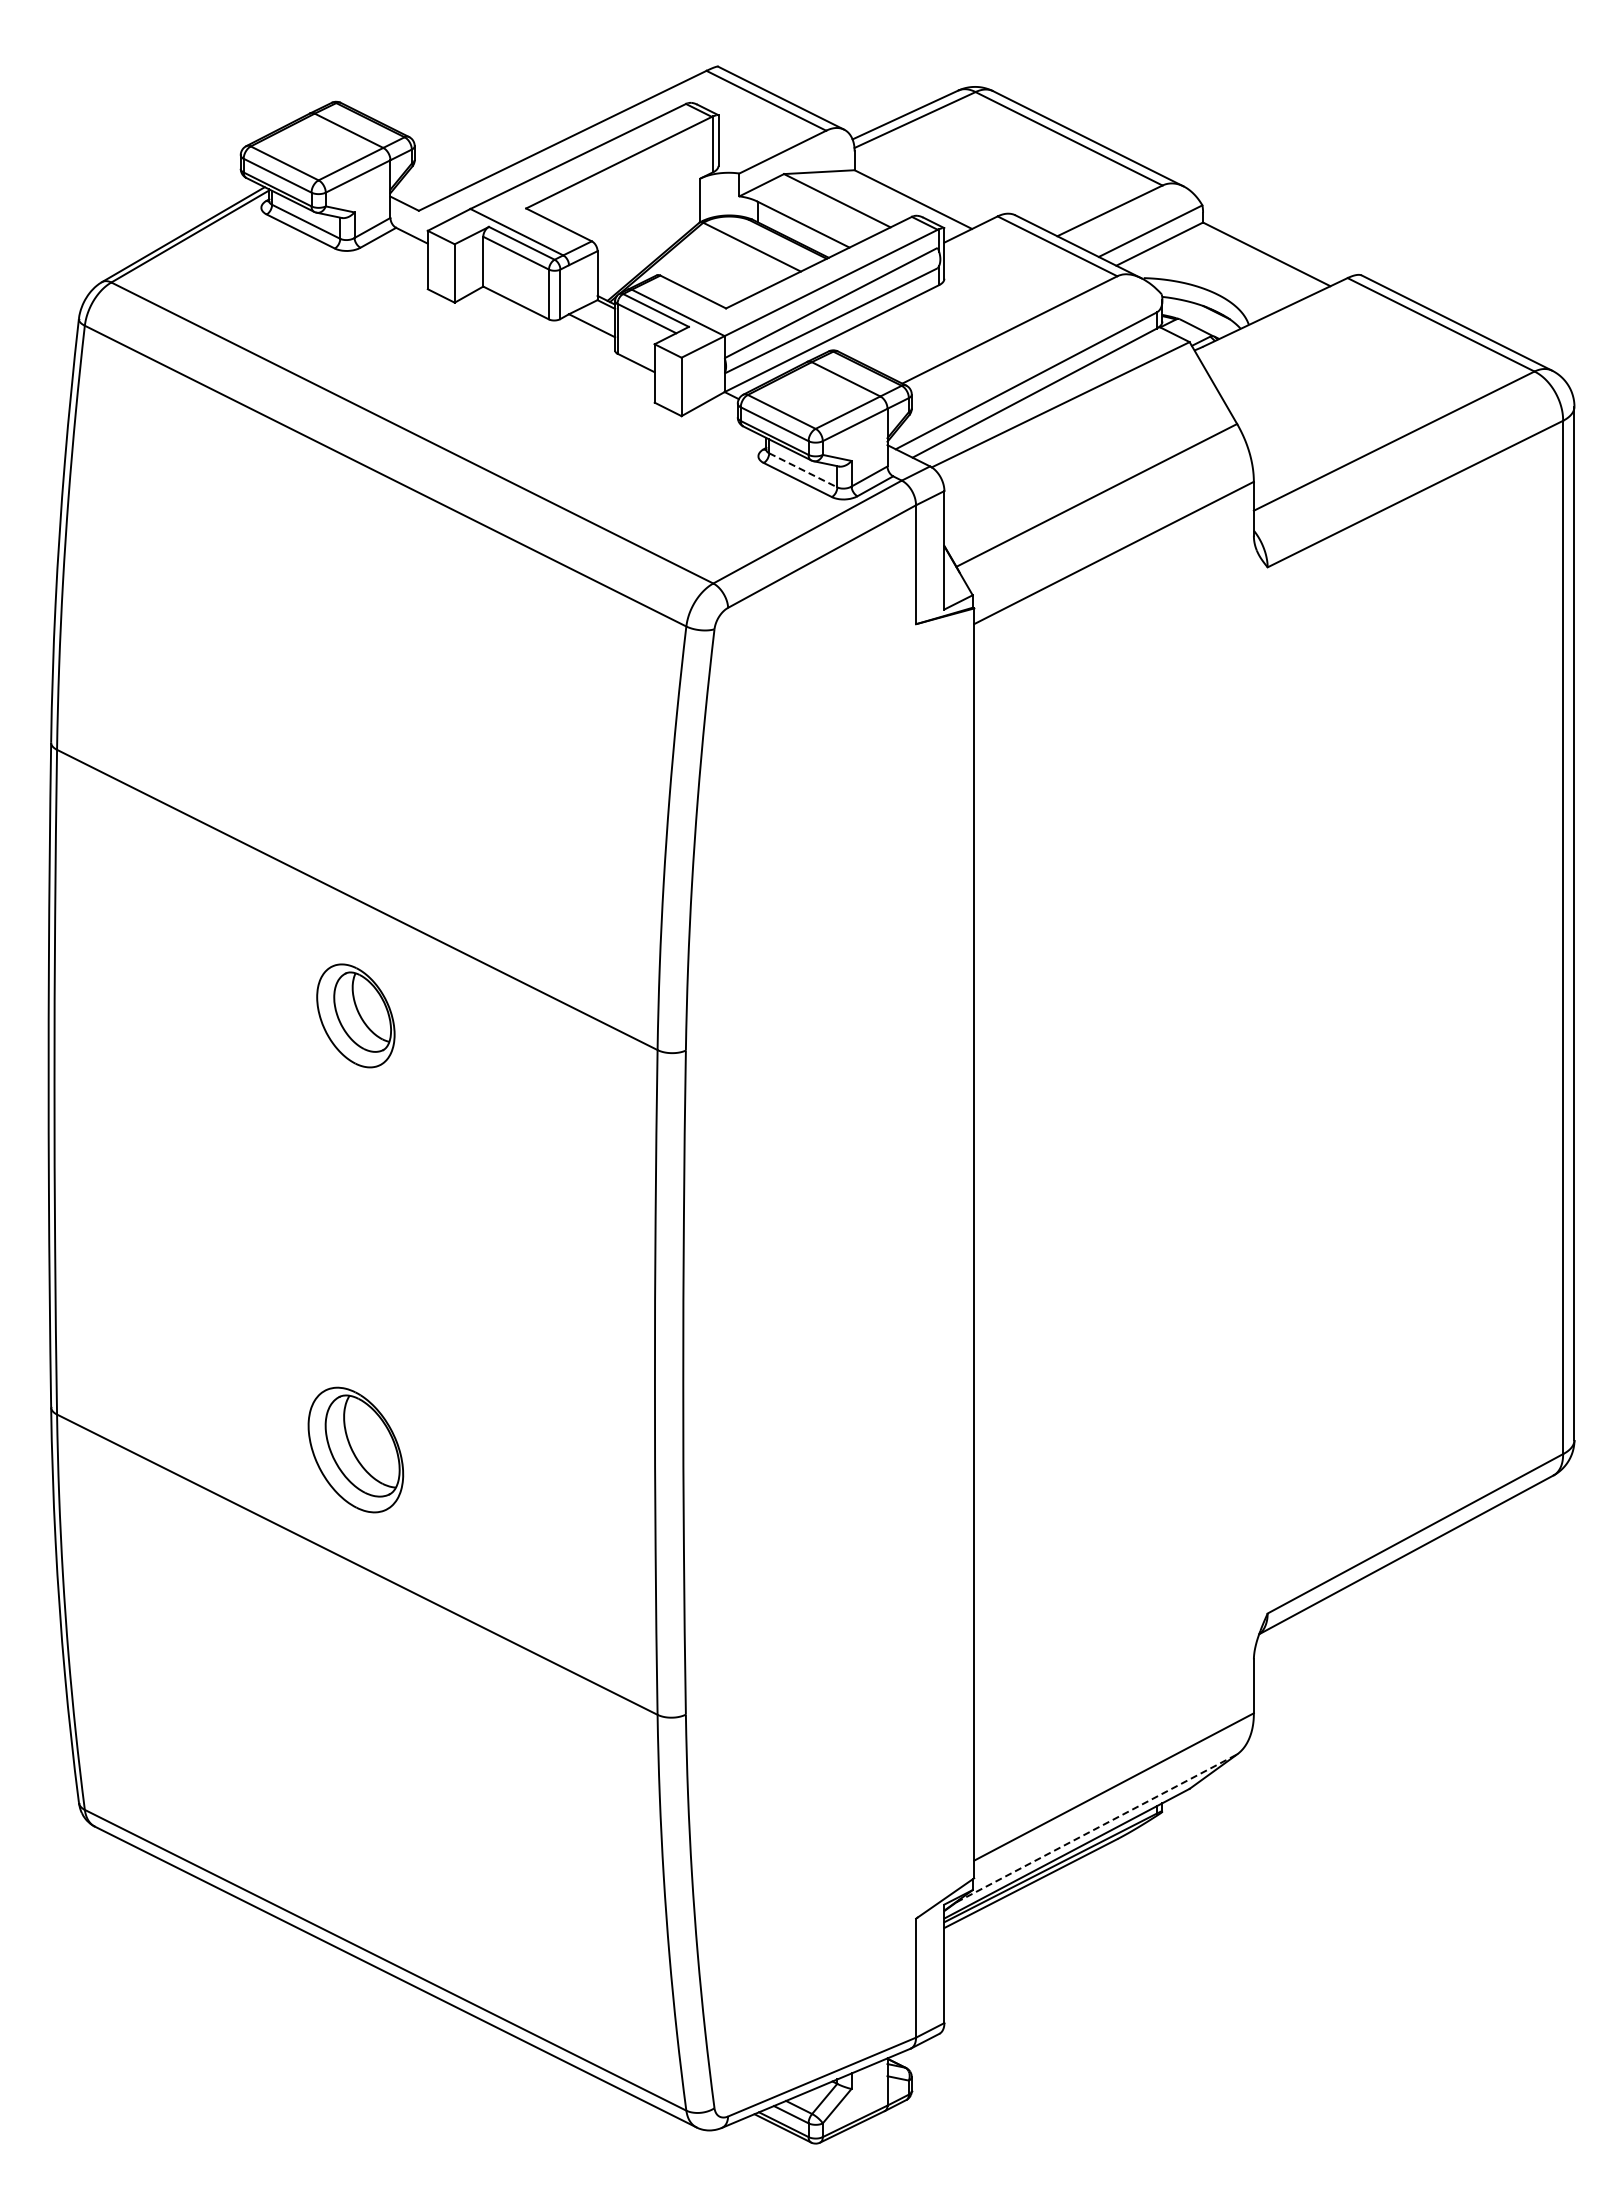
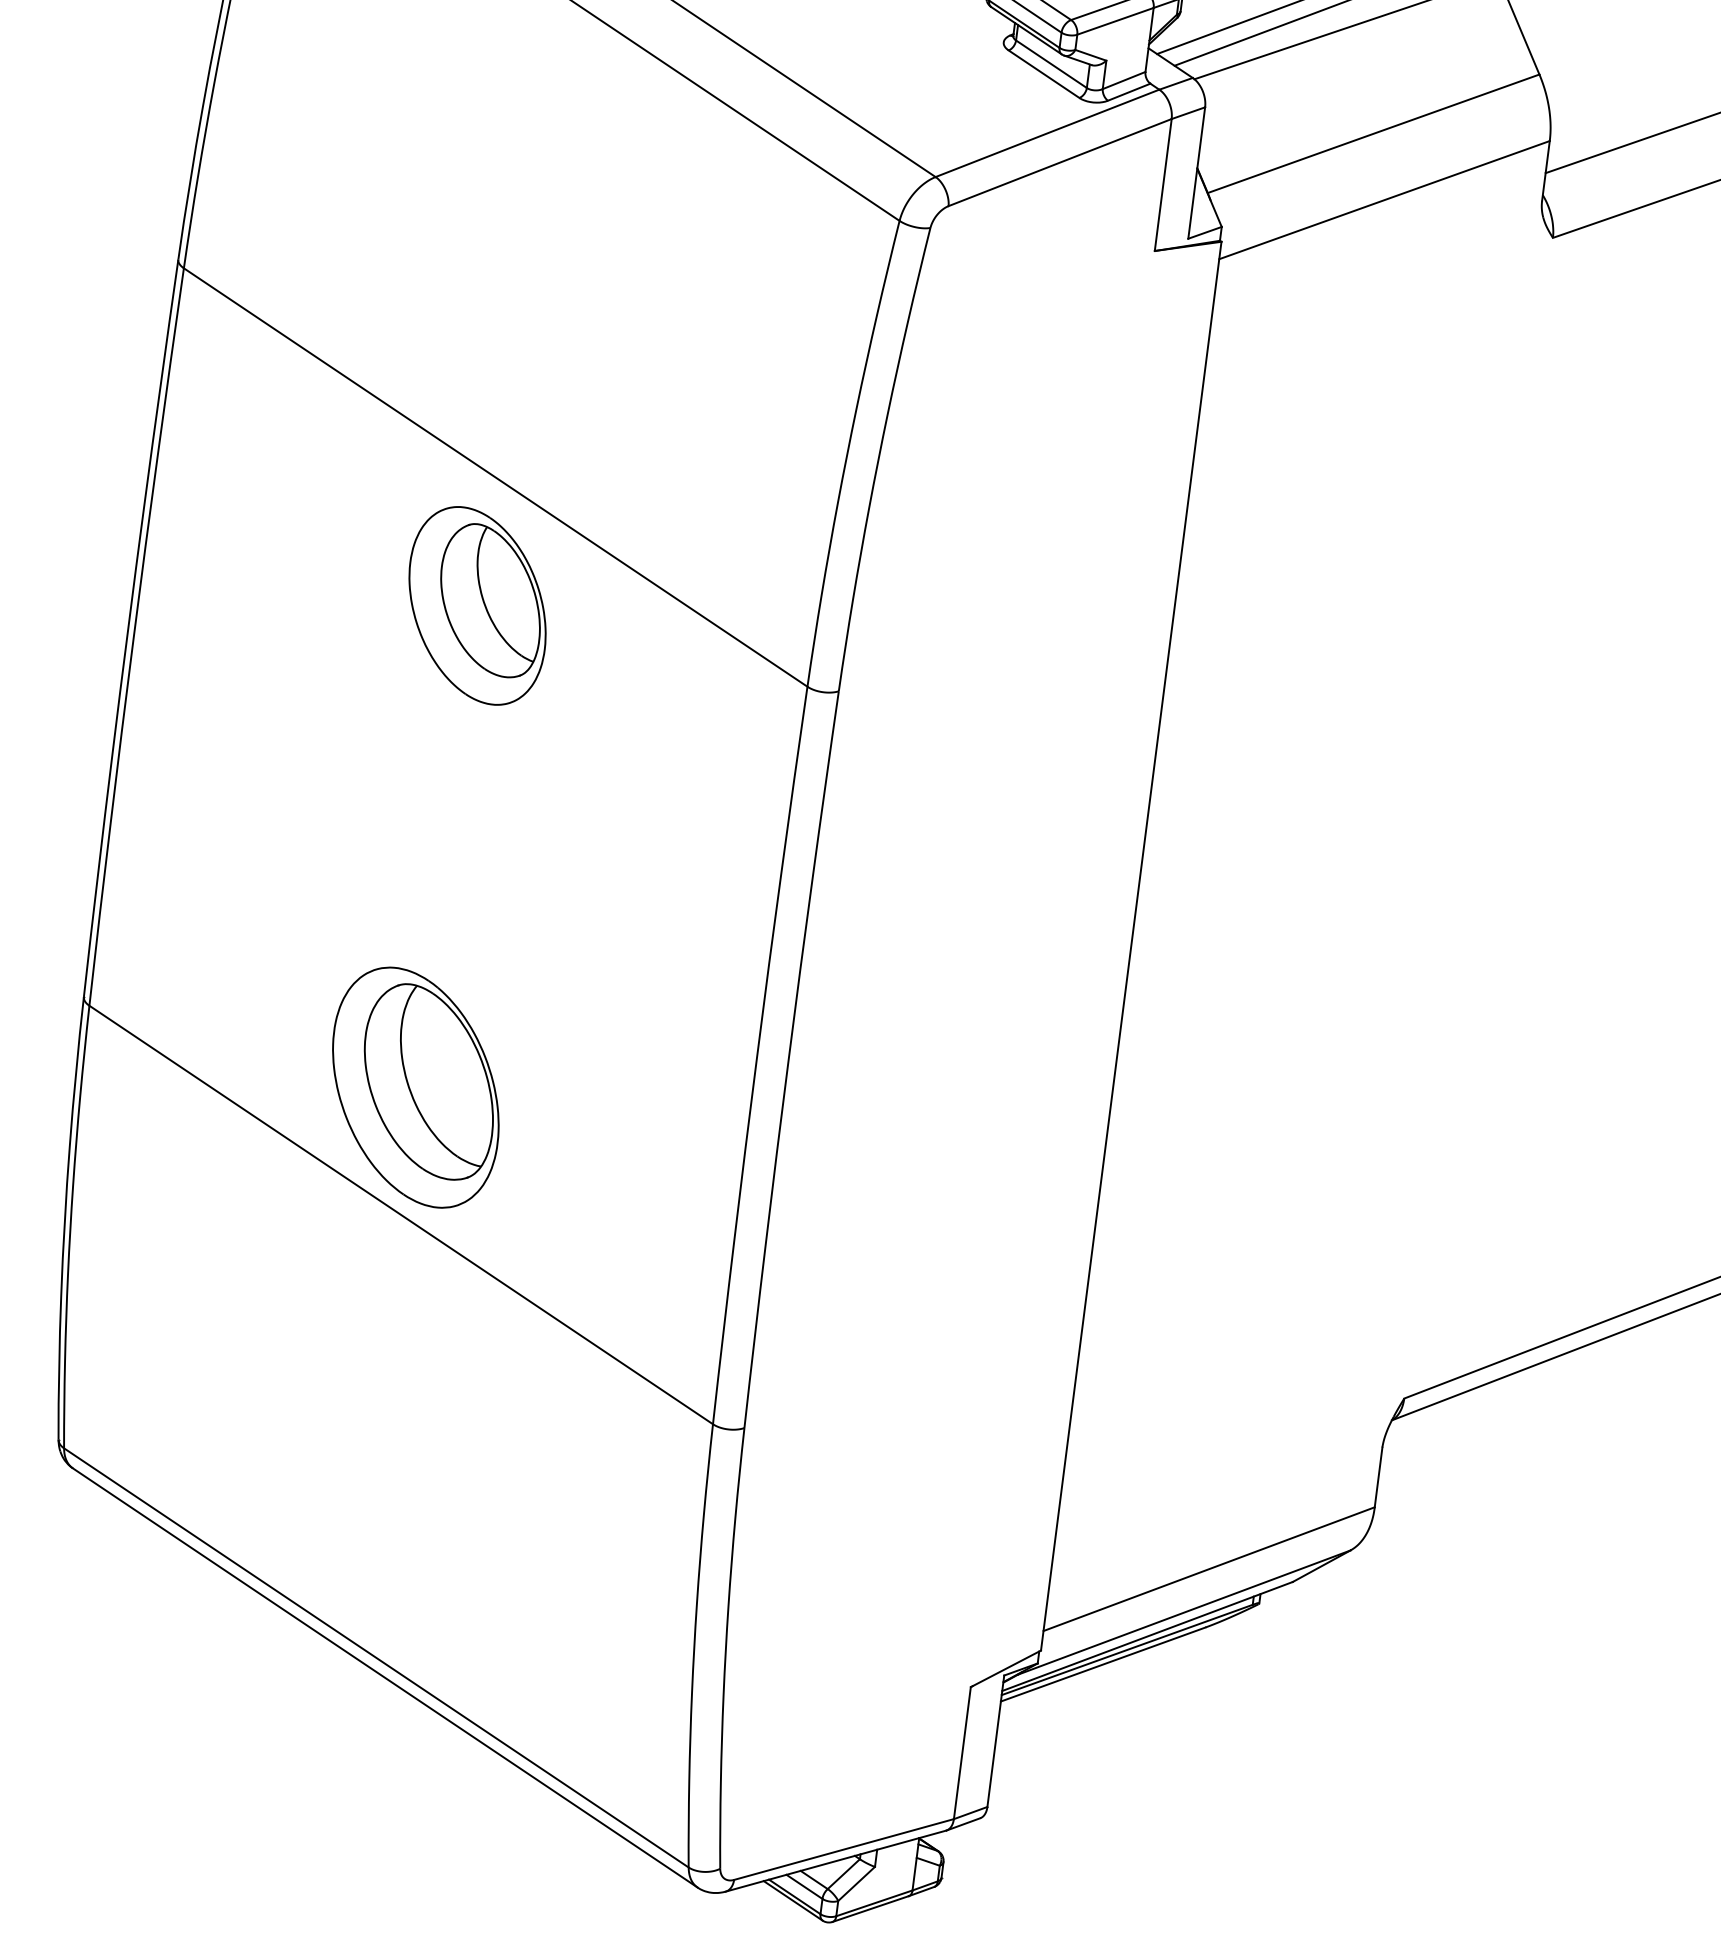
line: (803, 470) -> (1051, 64), dashed -> solid
part: (355, 1015) -> (477, 605), size x1.67
part: (355, 1449) -> (415, 1086), size x1.67
line: (1096, 1828) -> (1183, 1612), dashed -> solid

